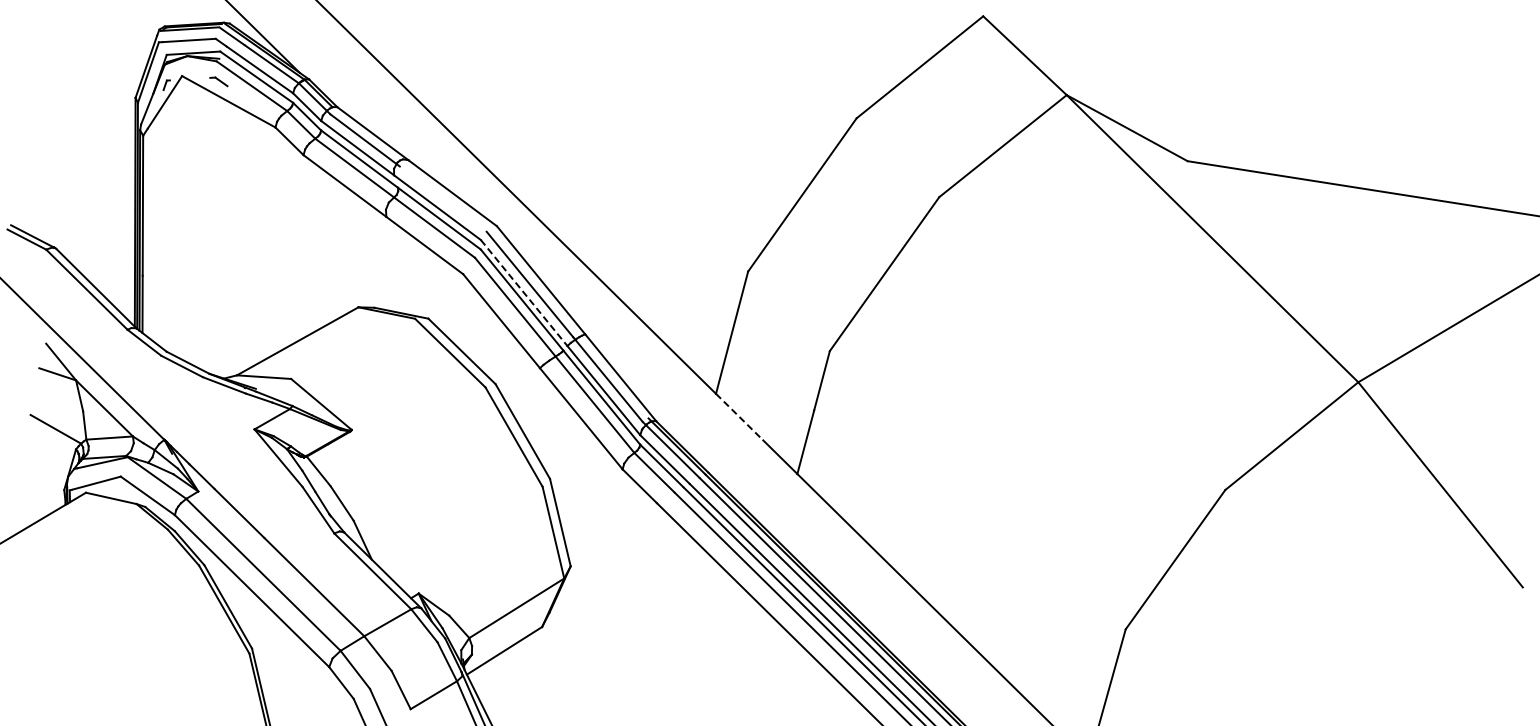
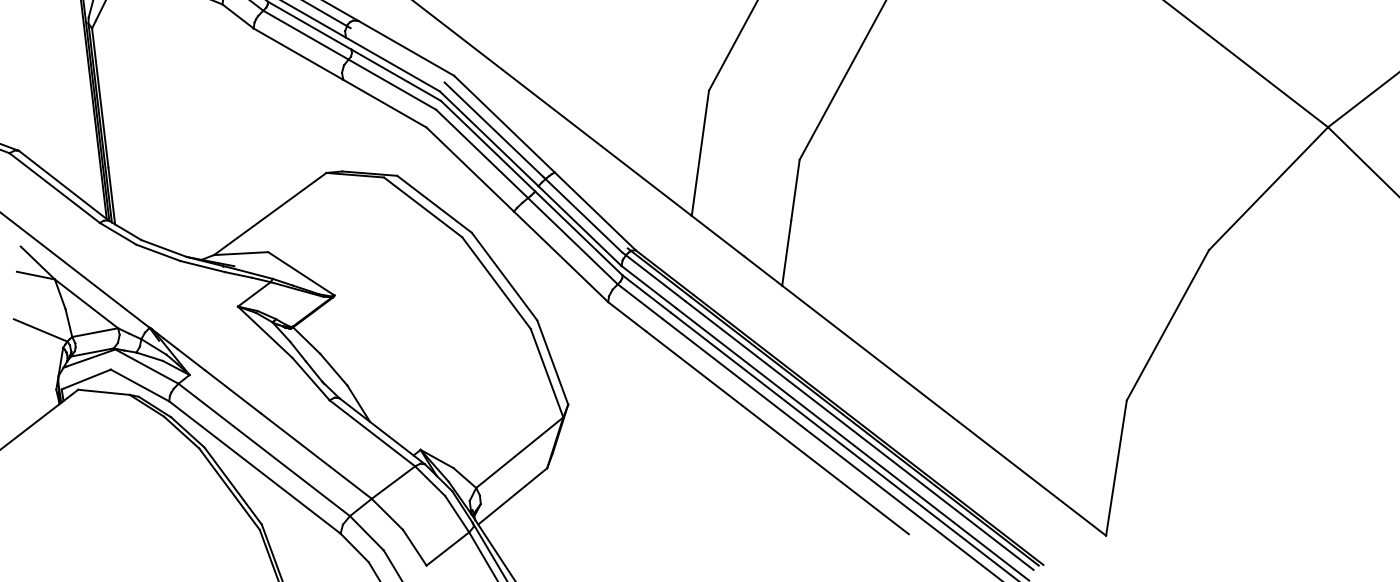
line: (524, 293) -> (489, 139), dashed -> solid
line: (739, 417) -> (717, 236), dashed -> solid

